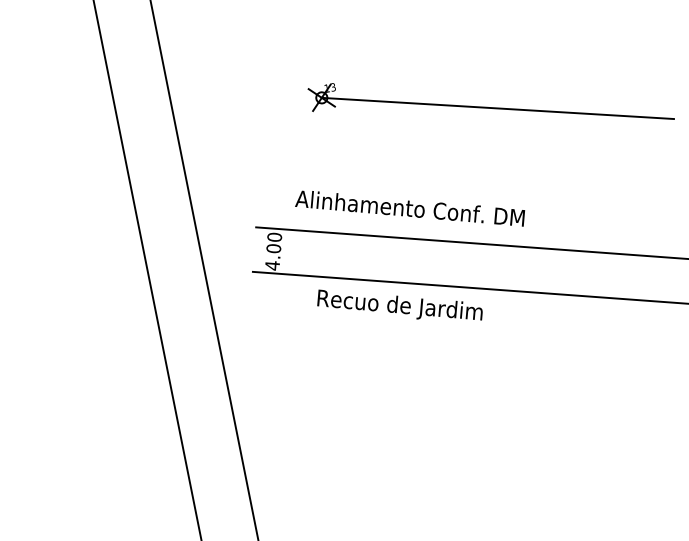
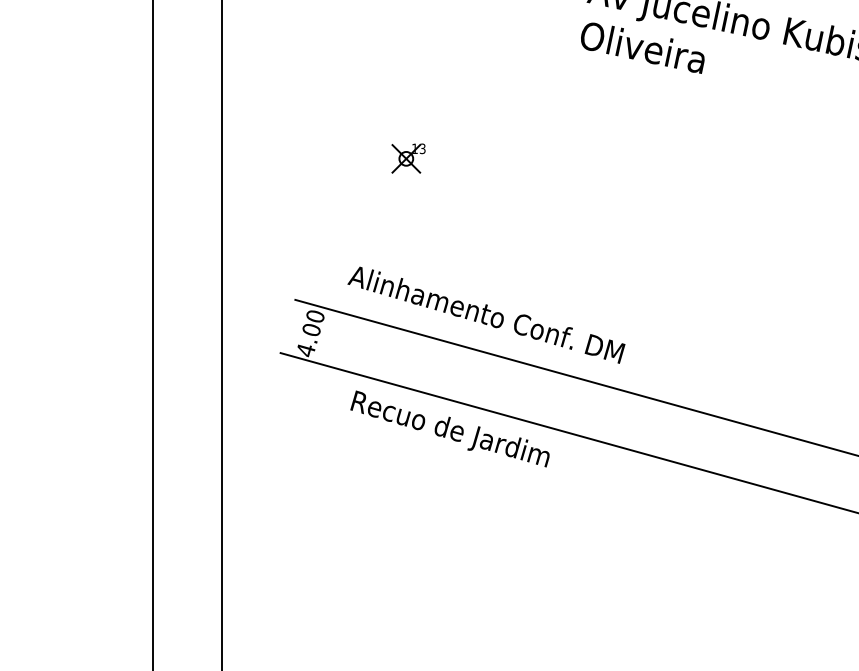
line: (497, 107) -> (616, 213), removed

